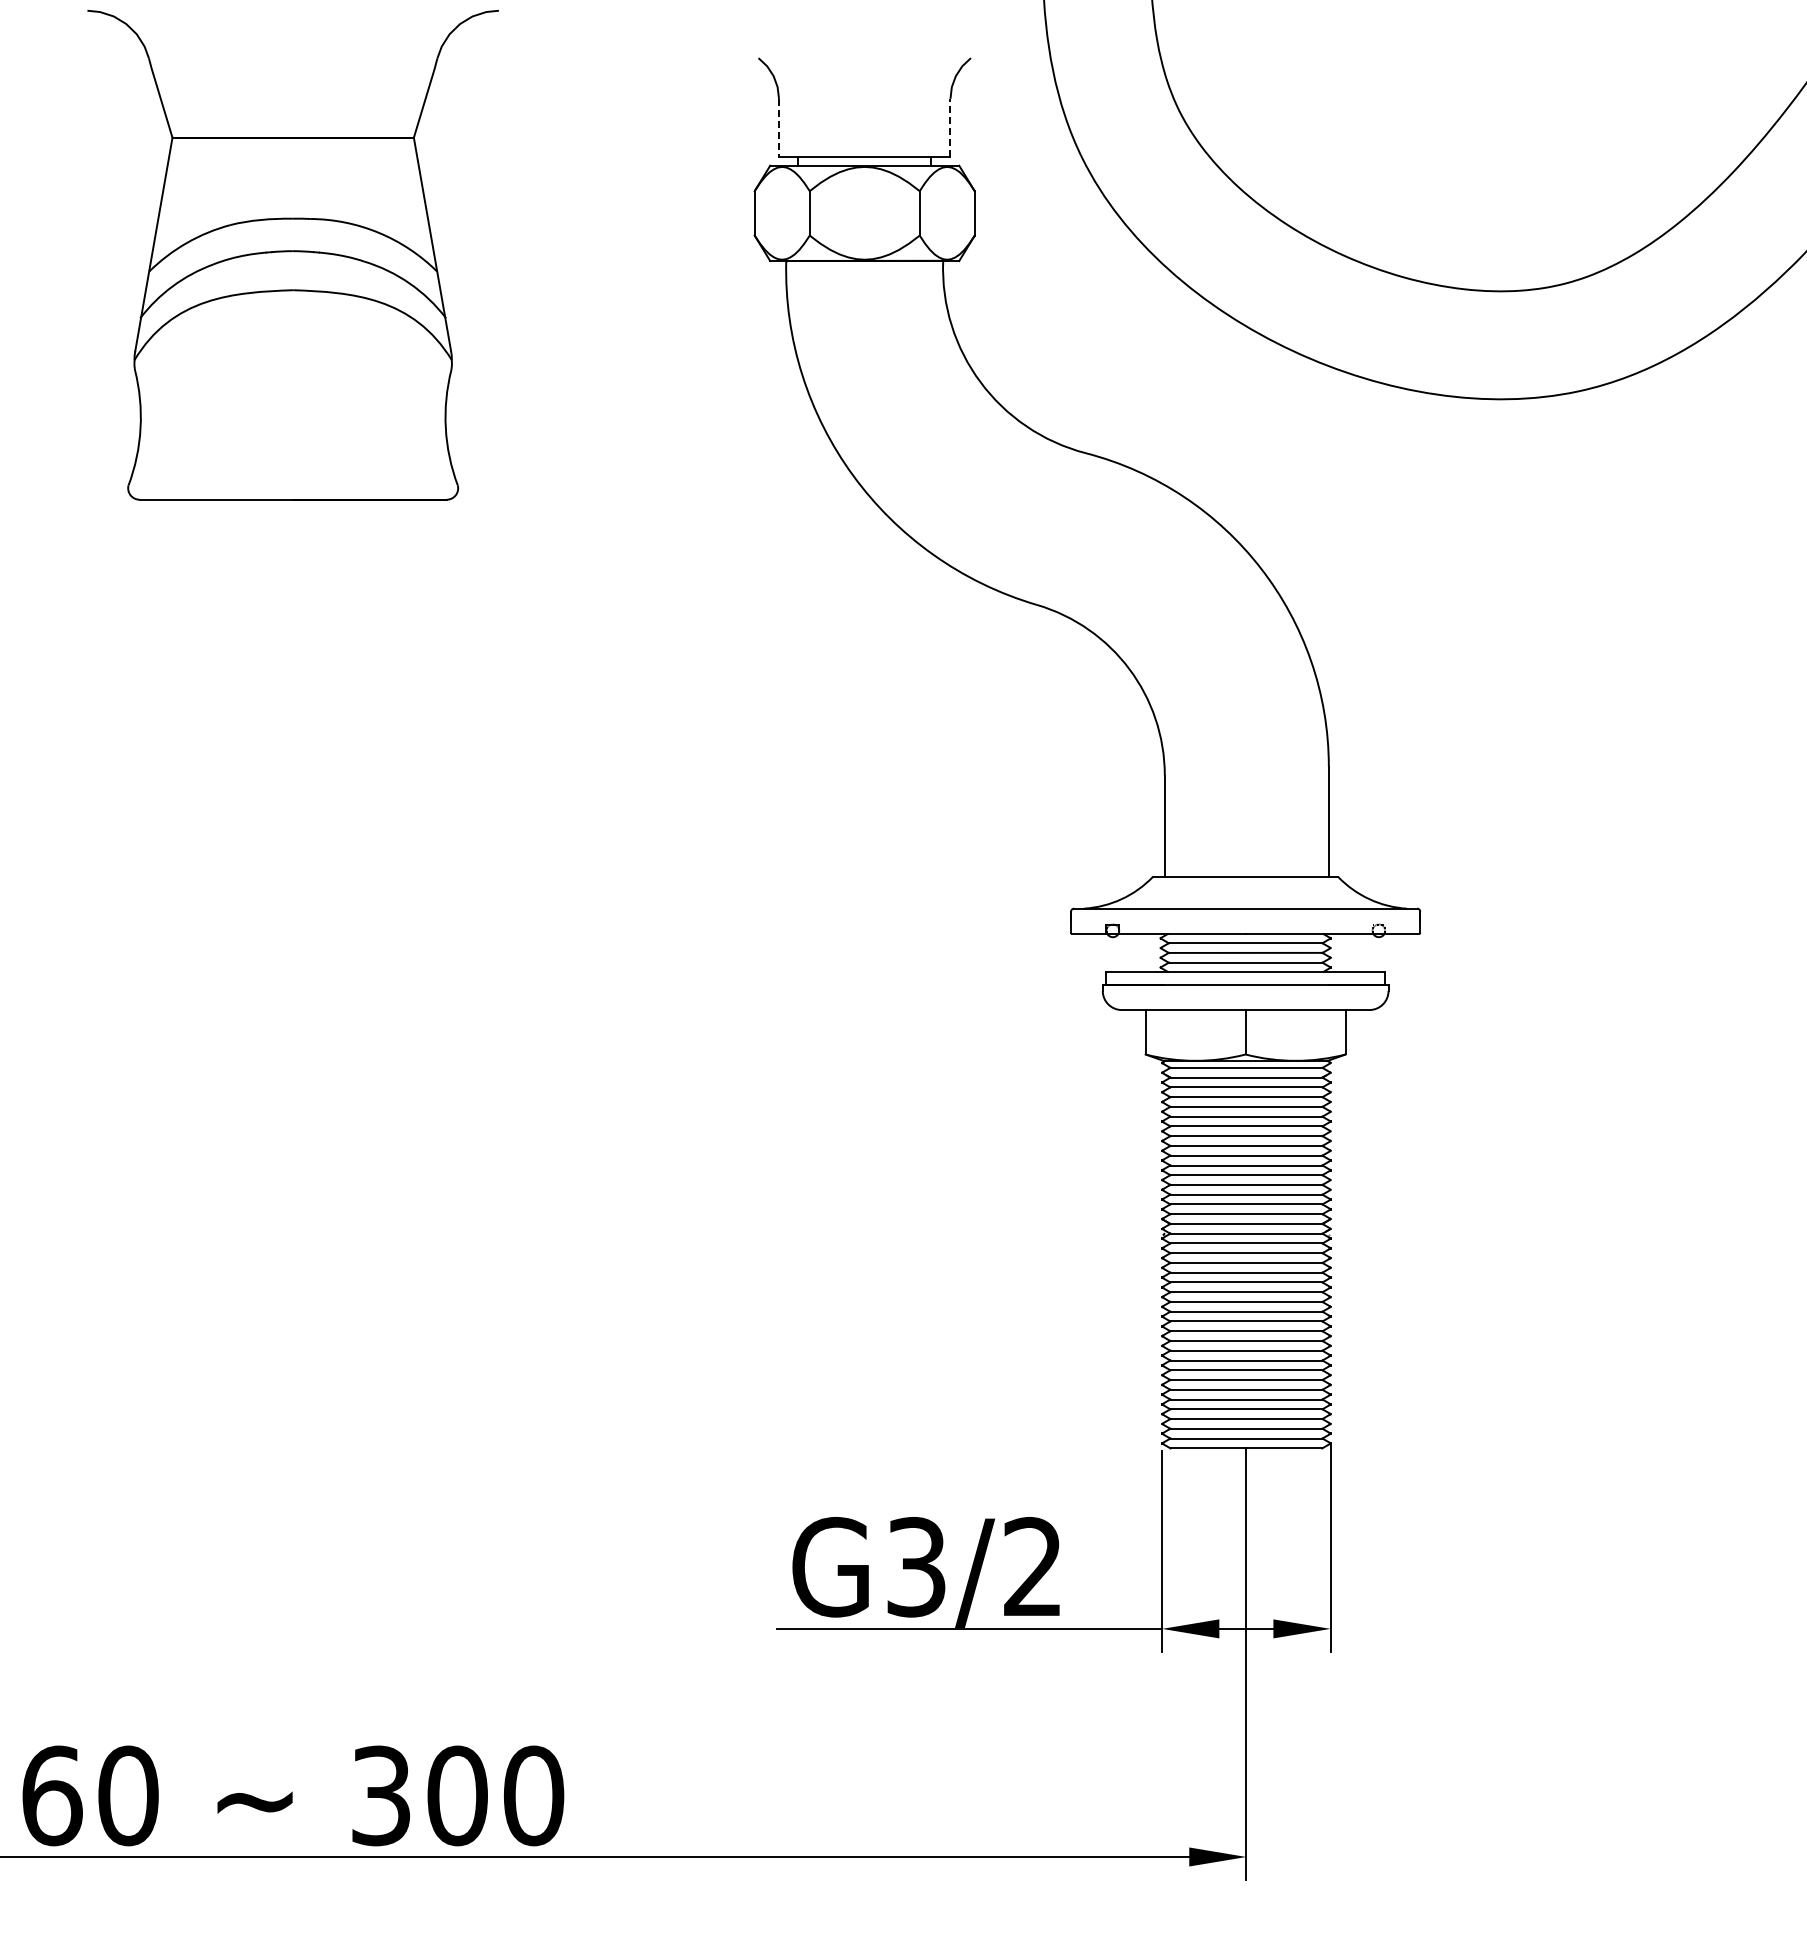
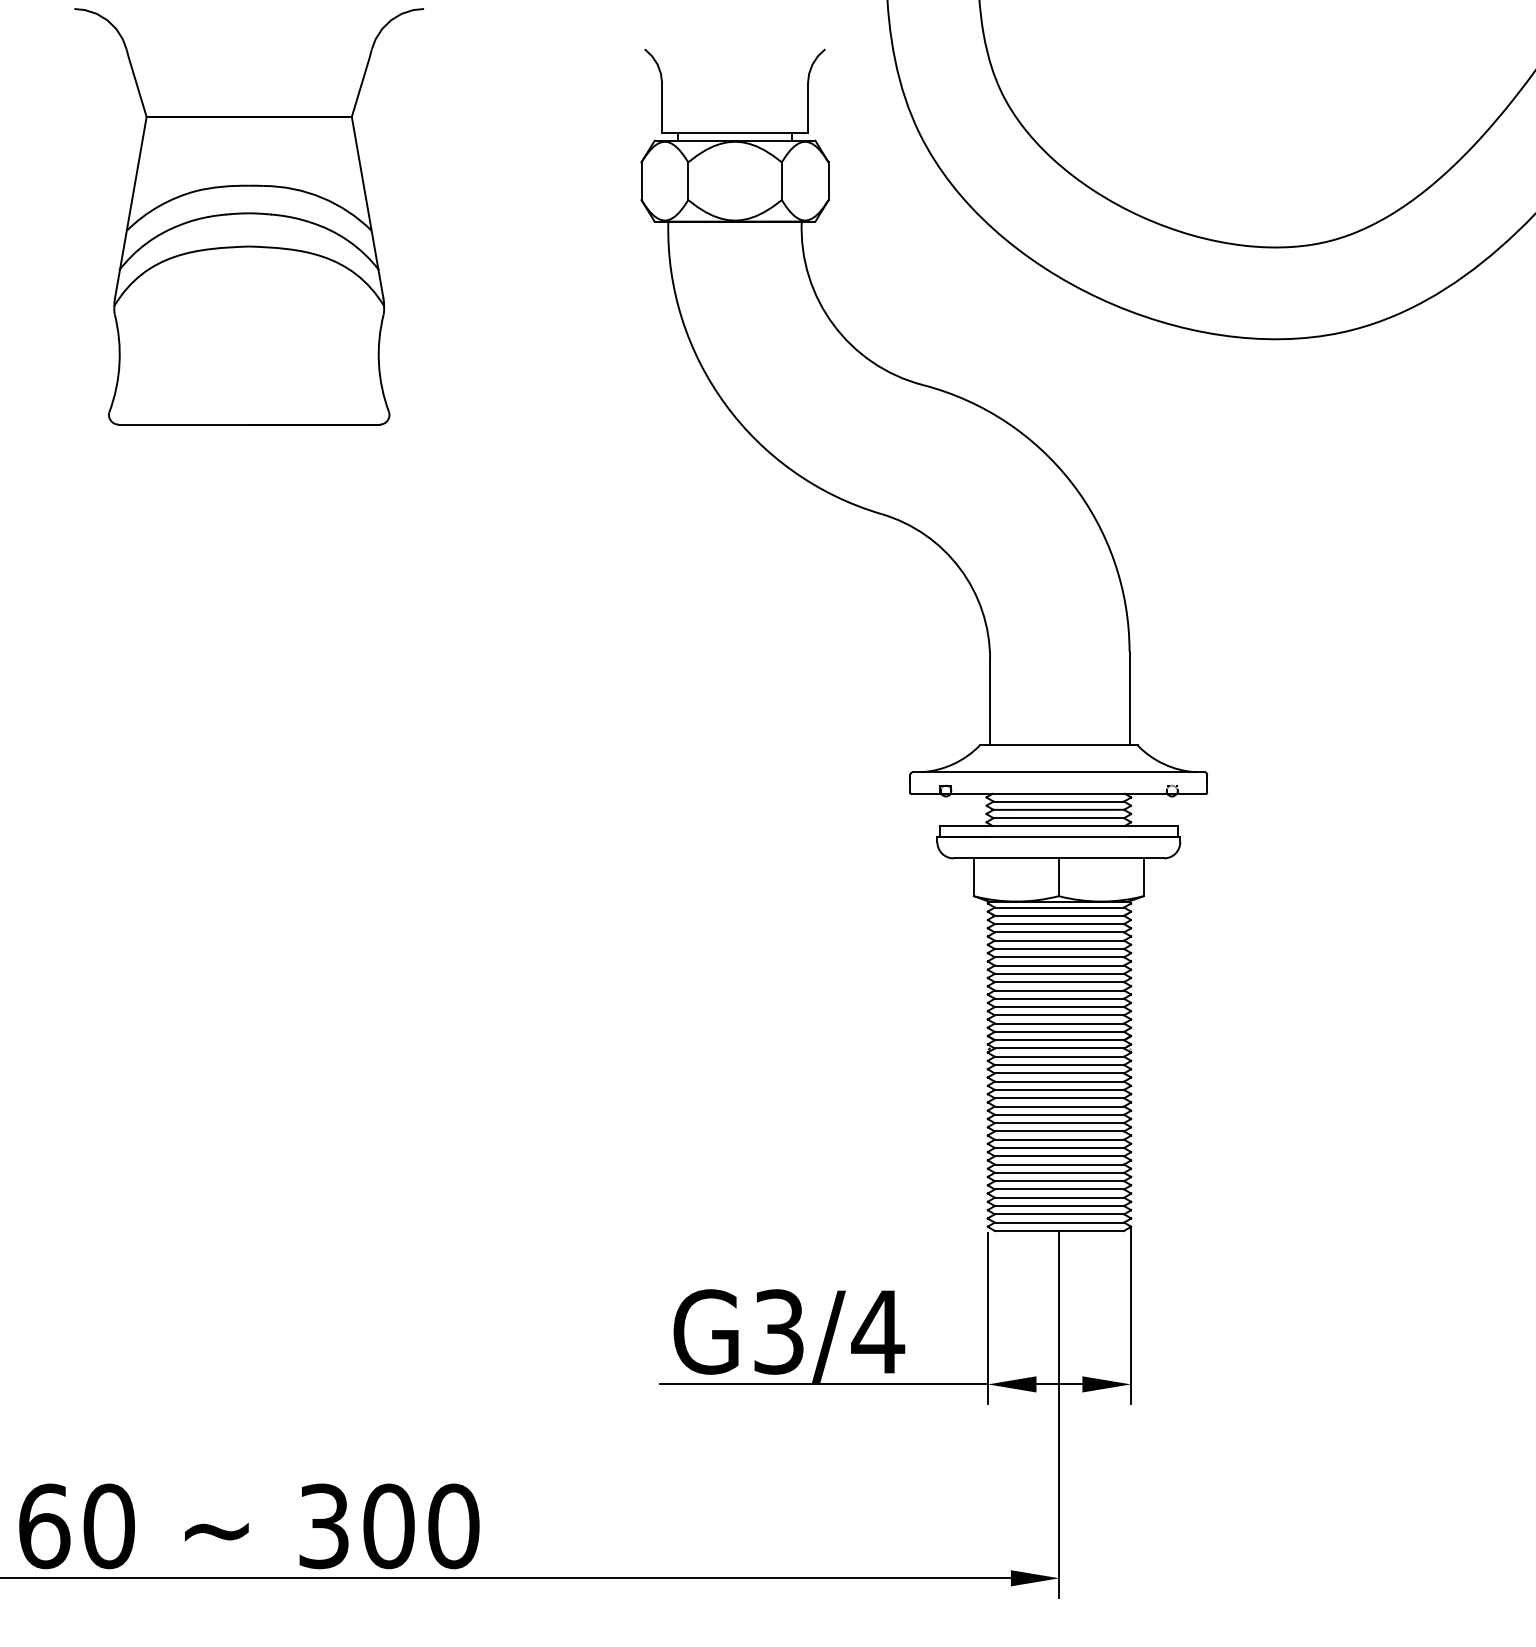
line: (779, 127) -> (662, 108), dashed -> solid
line: (950, 127) -> (807, 108), dashed -> solid
text: (1032, 1565) -> (877, 1330), G3/2 -> G3/4

